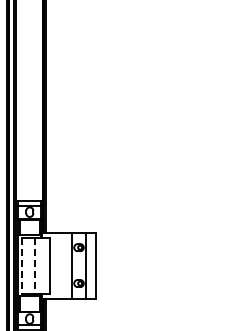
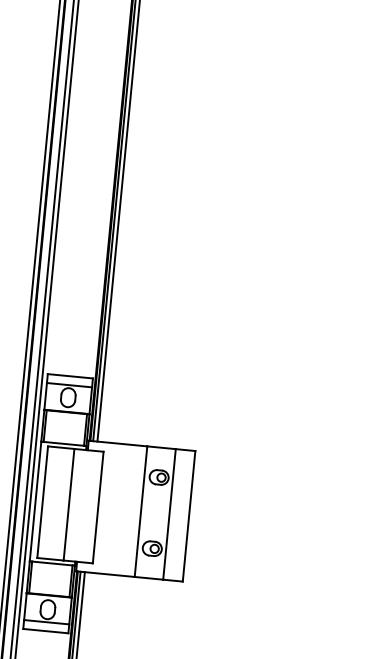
line: (22, 266) -> (43, 504), dashed -> solid
line: (35, 266) -> (69, 506), dashed -> solid

